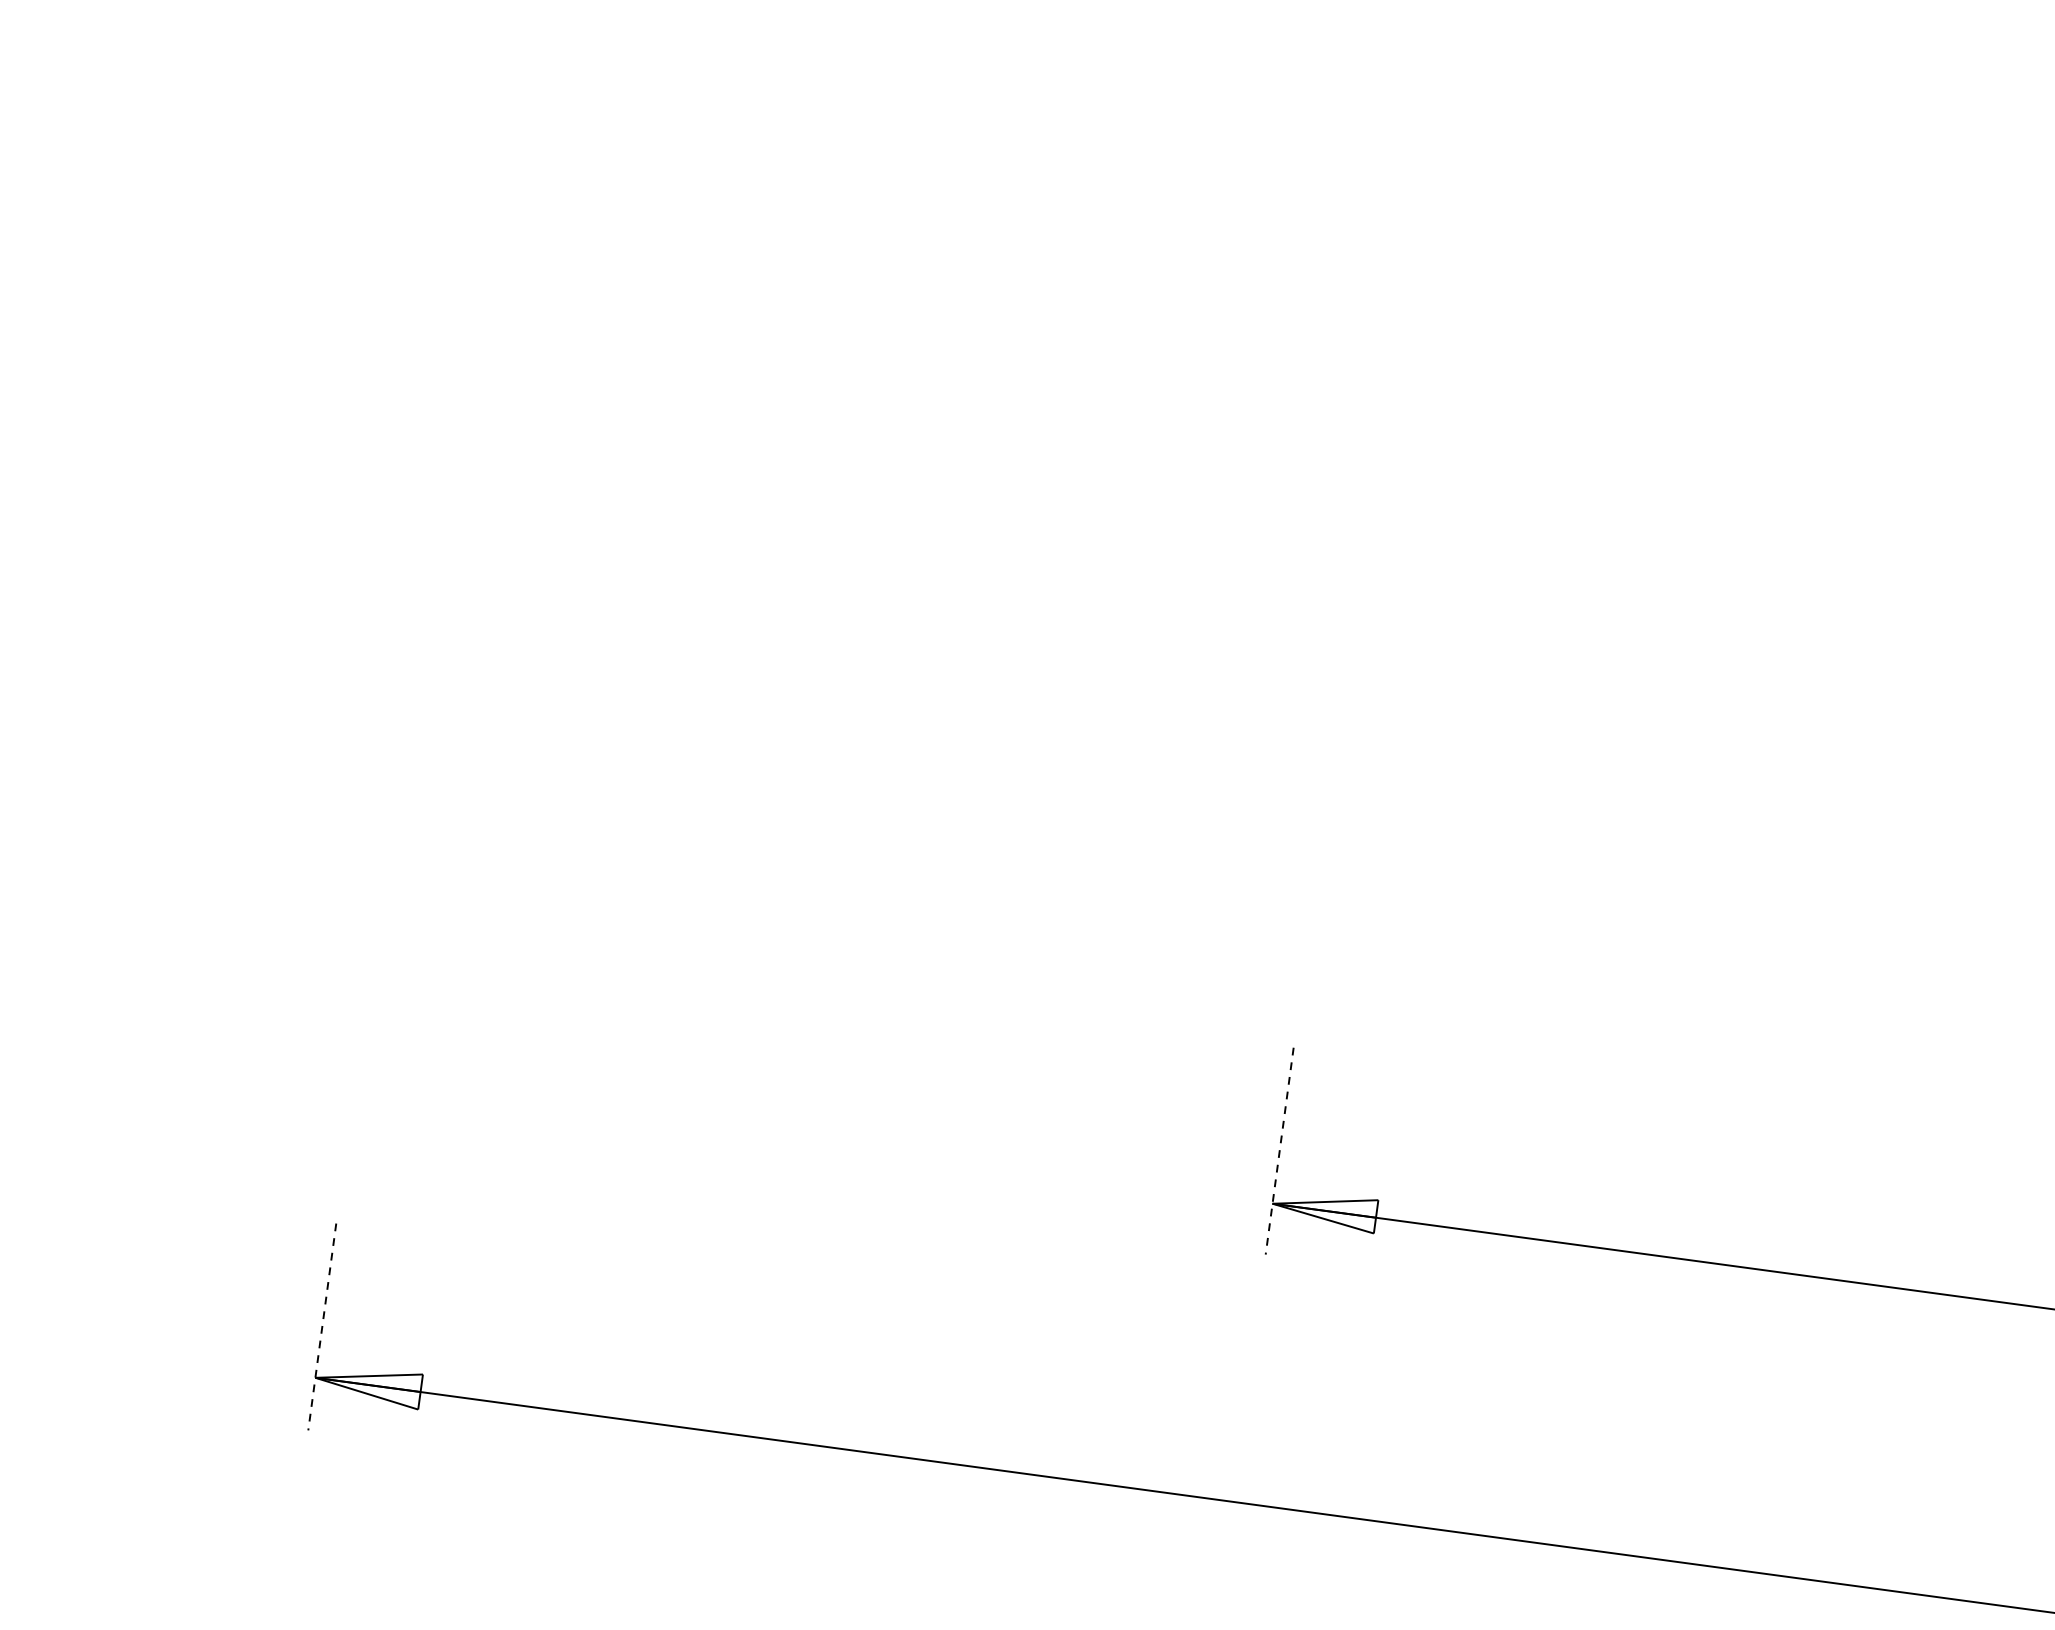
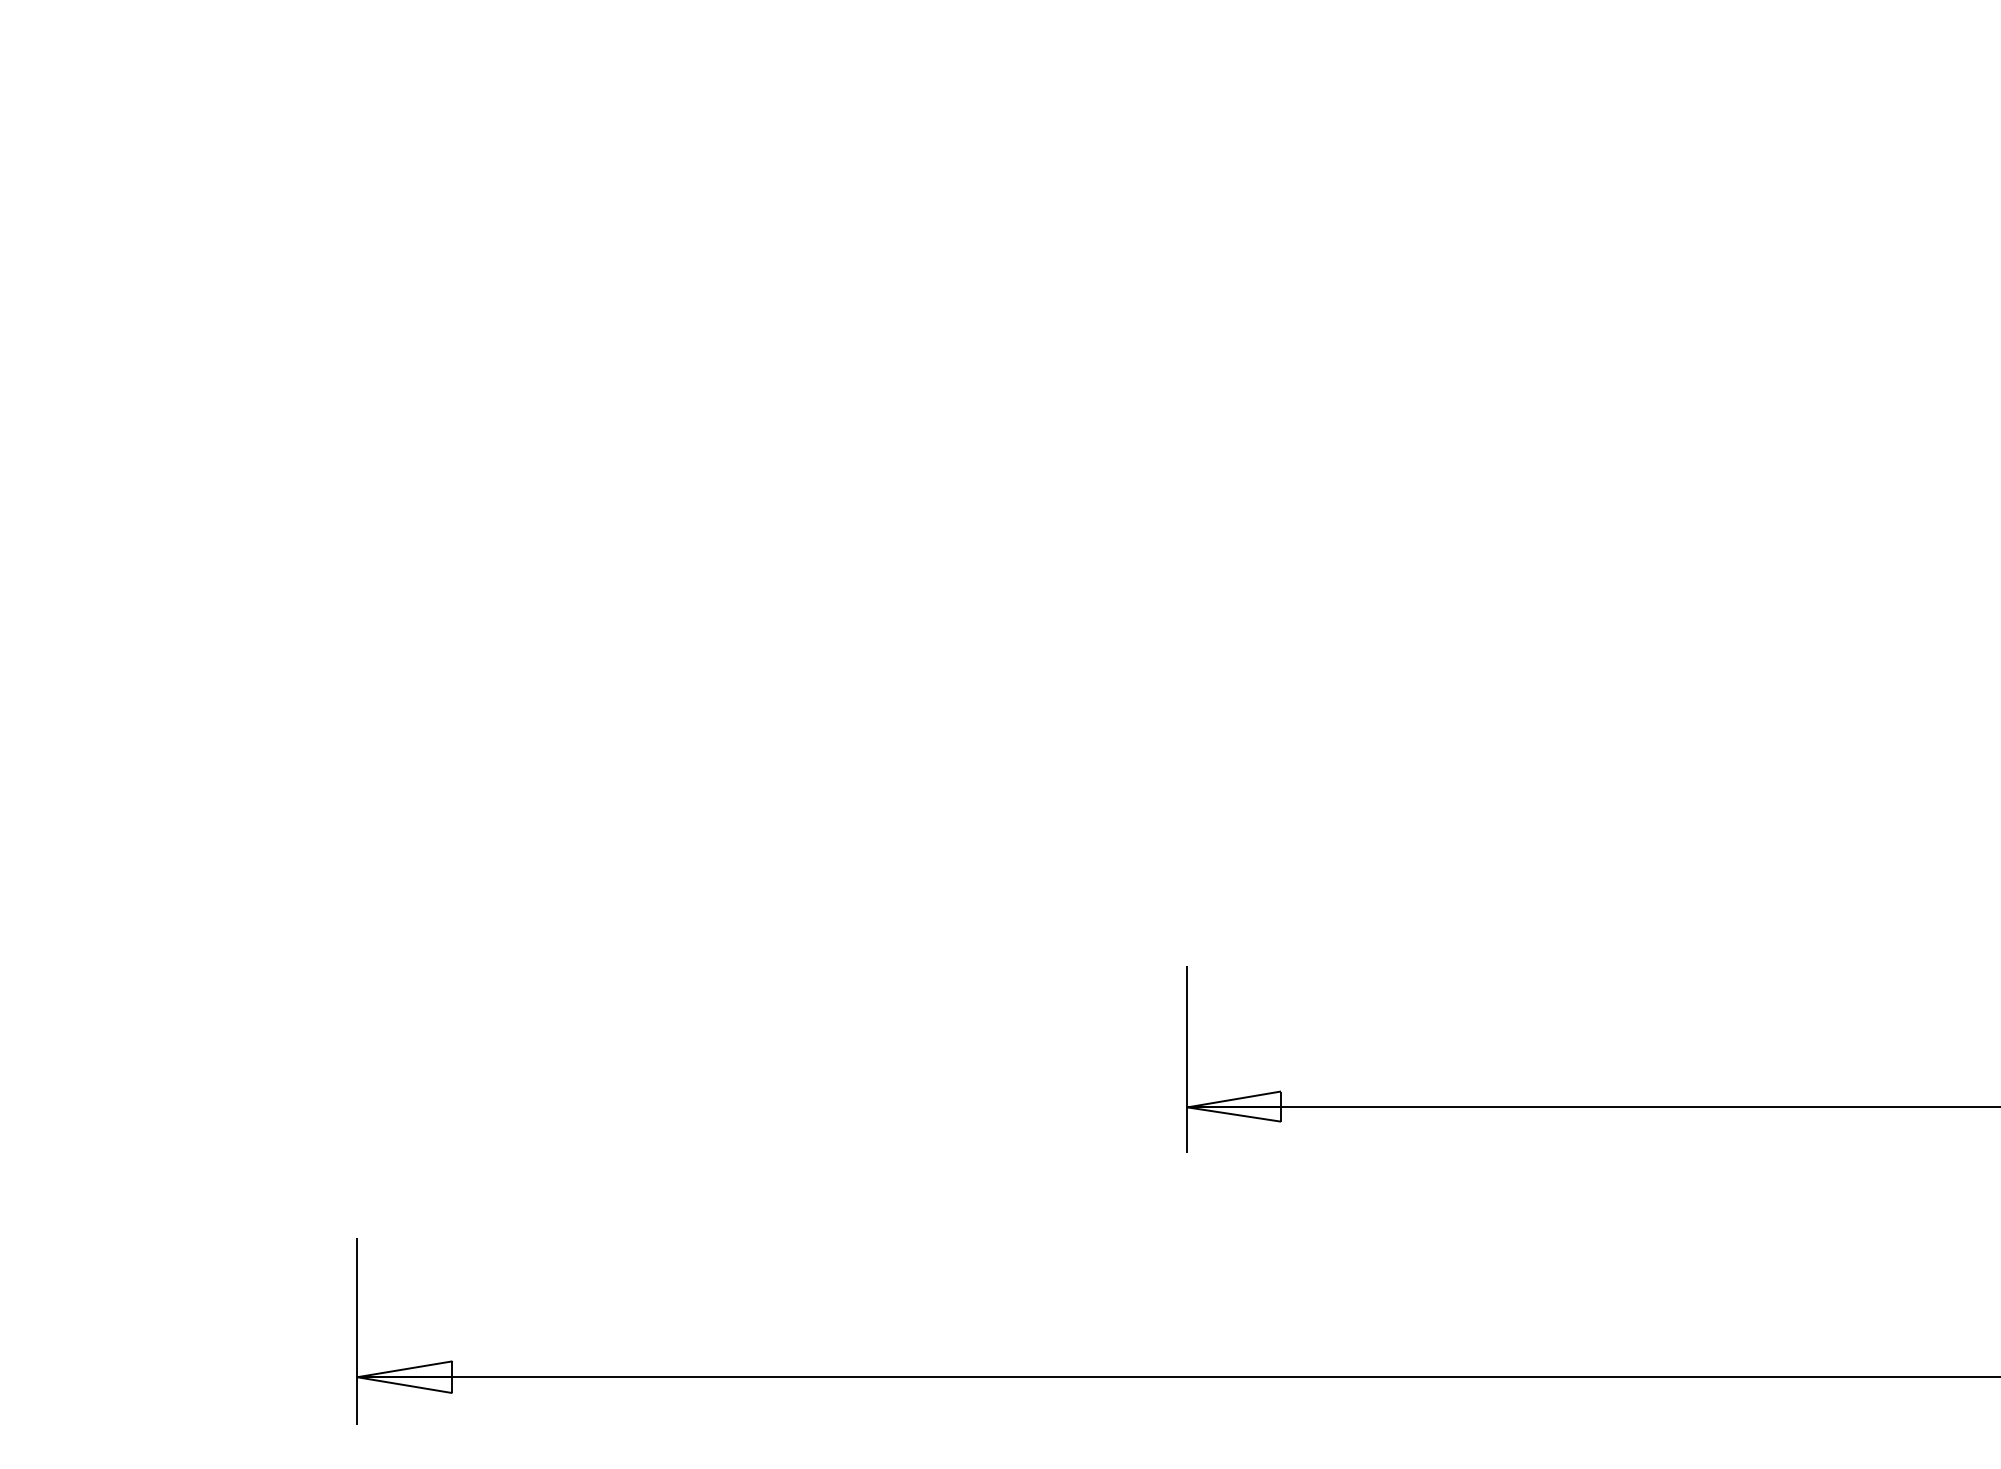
line: (1279, 1150) -> (1187, 1059), dashed -> solid
line: (322, 1327) -> (357, 1331), dashed -> solid

